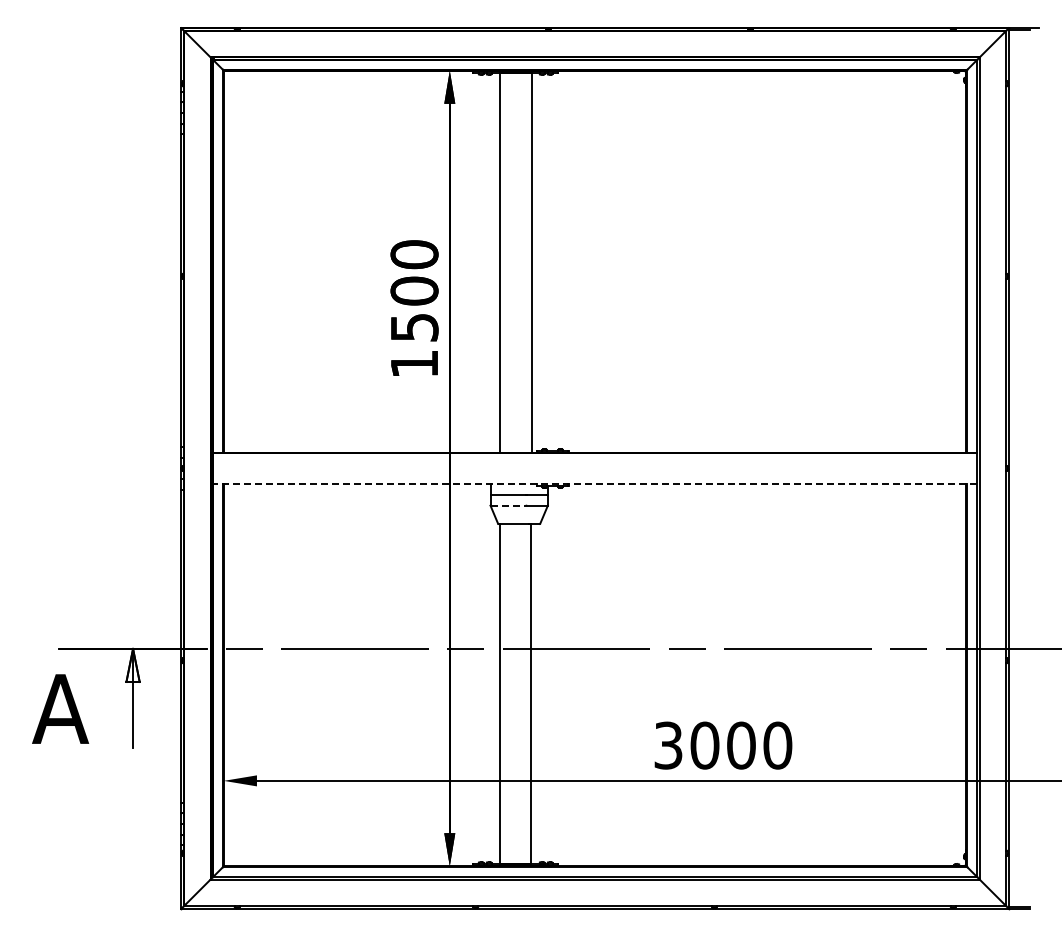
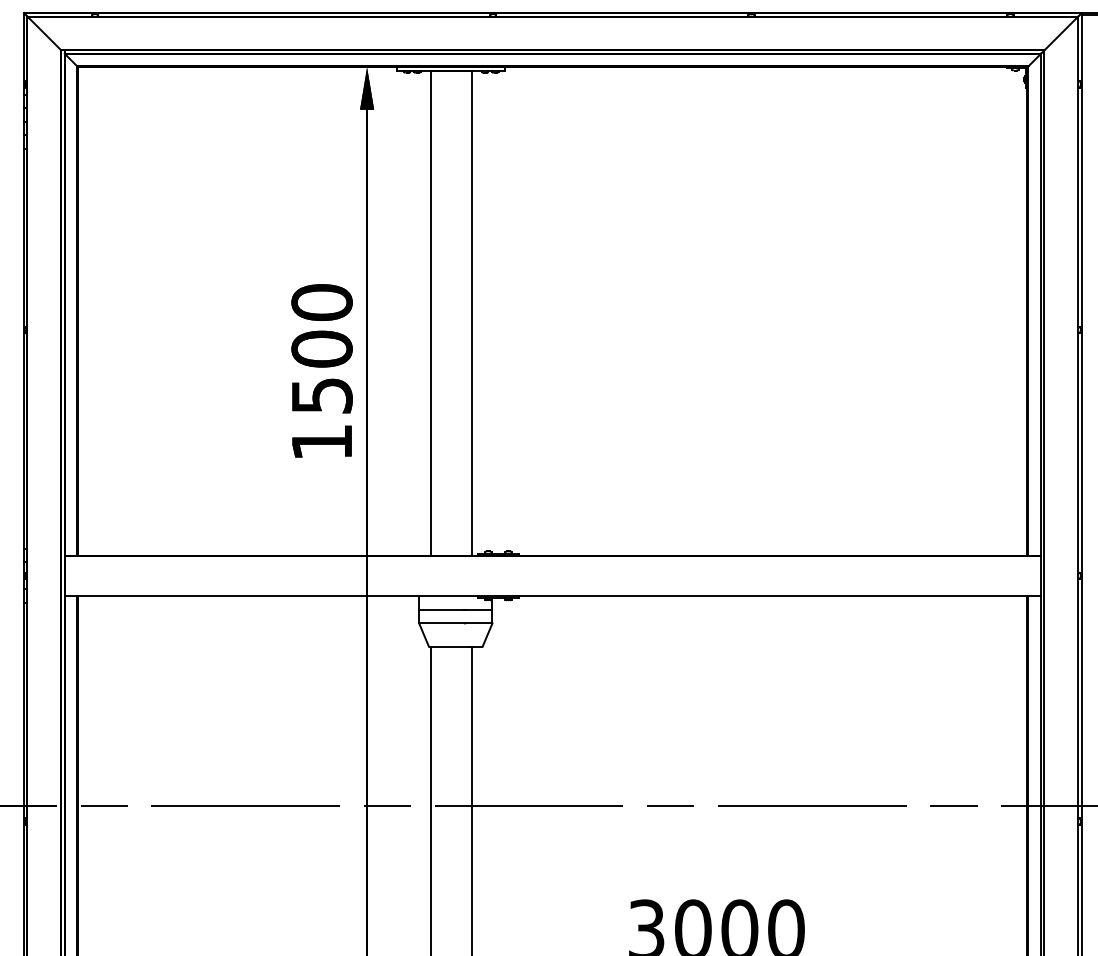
line: (595, 484) -> (553, 596), dashed -> solid
line: (508, 505) -> (442, 623), dashed -> solid

